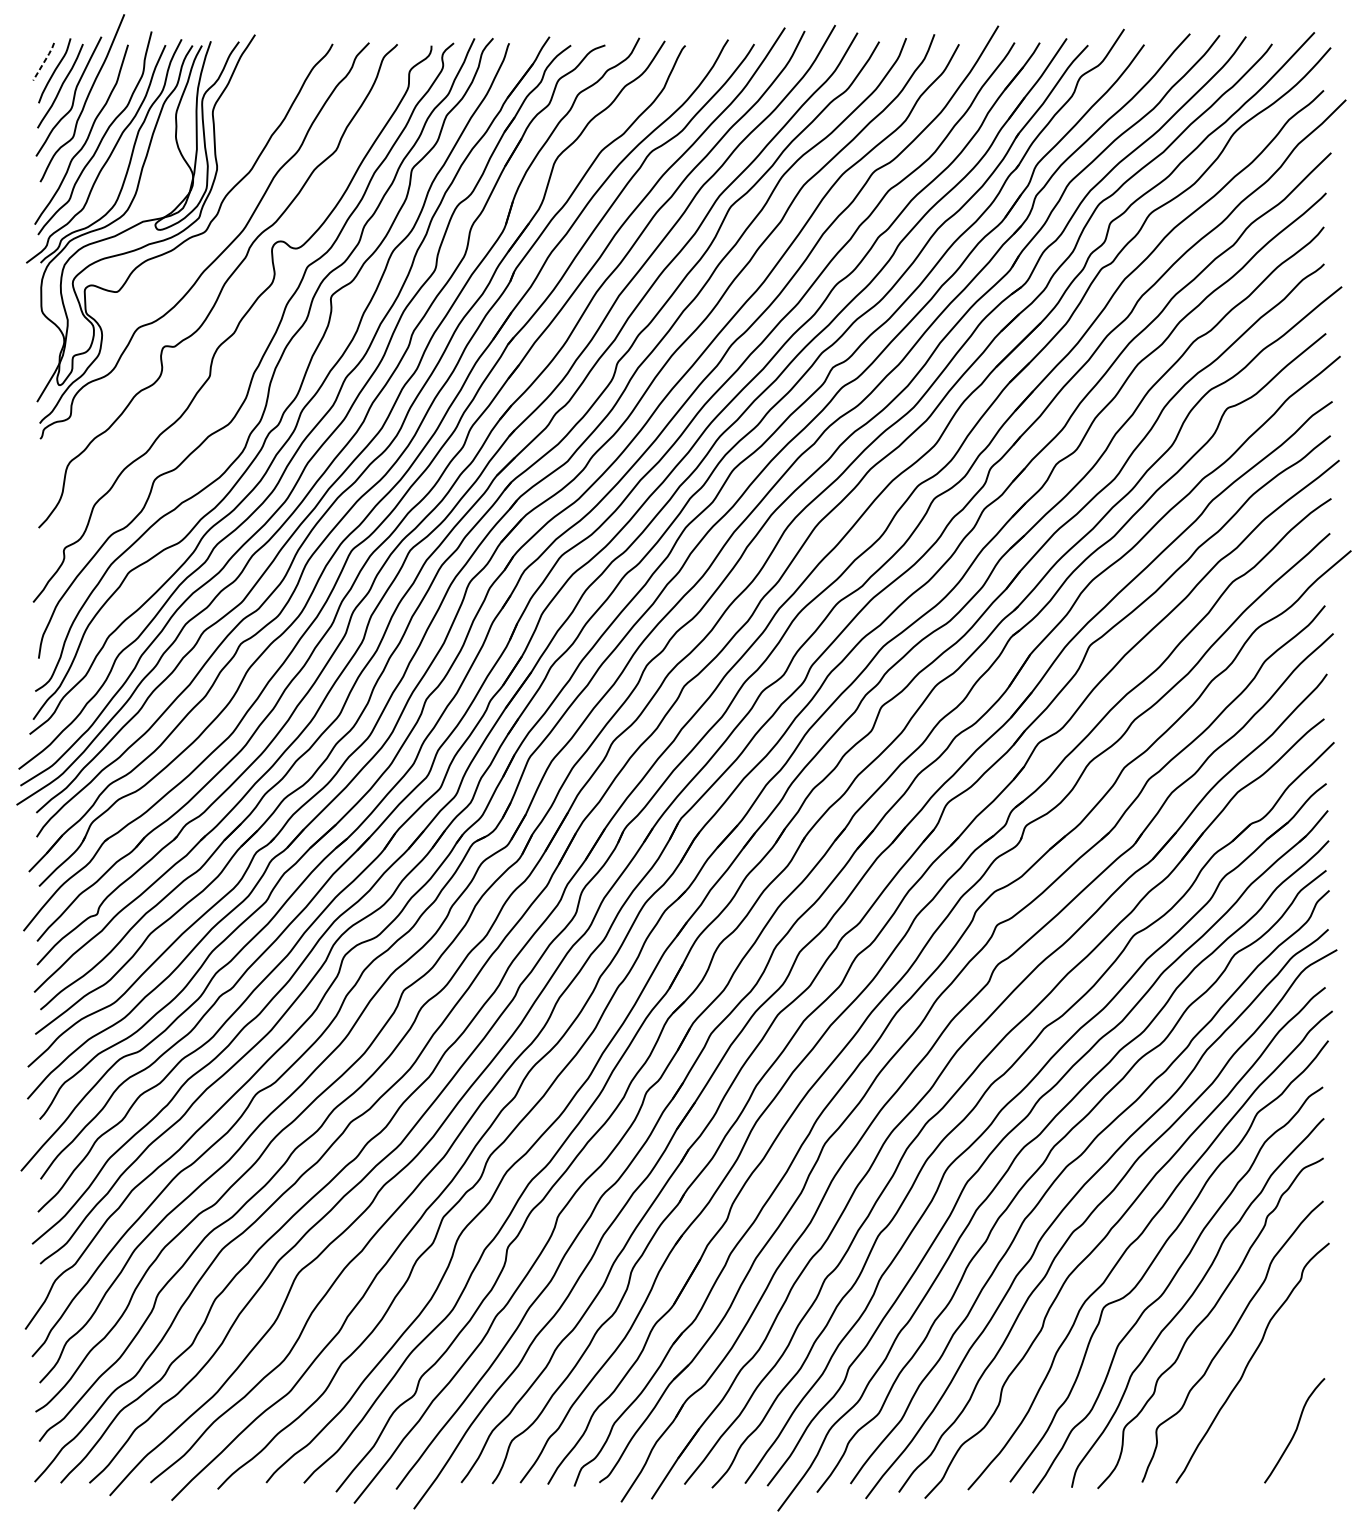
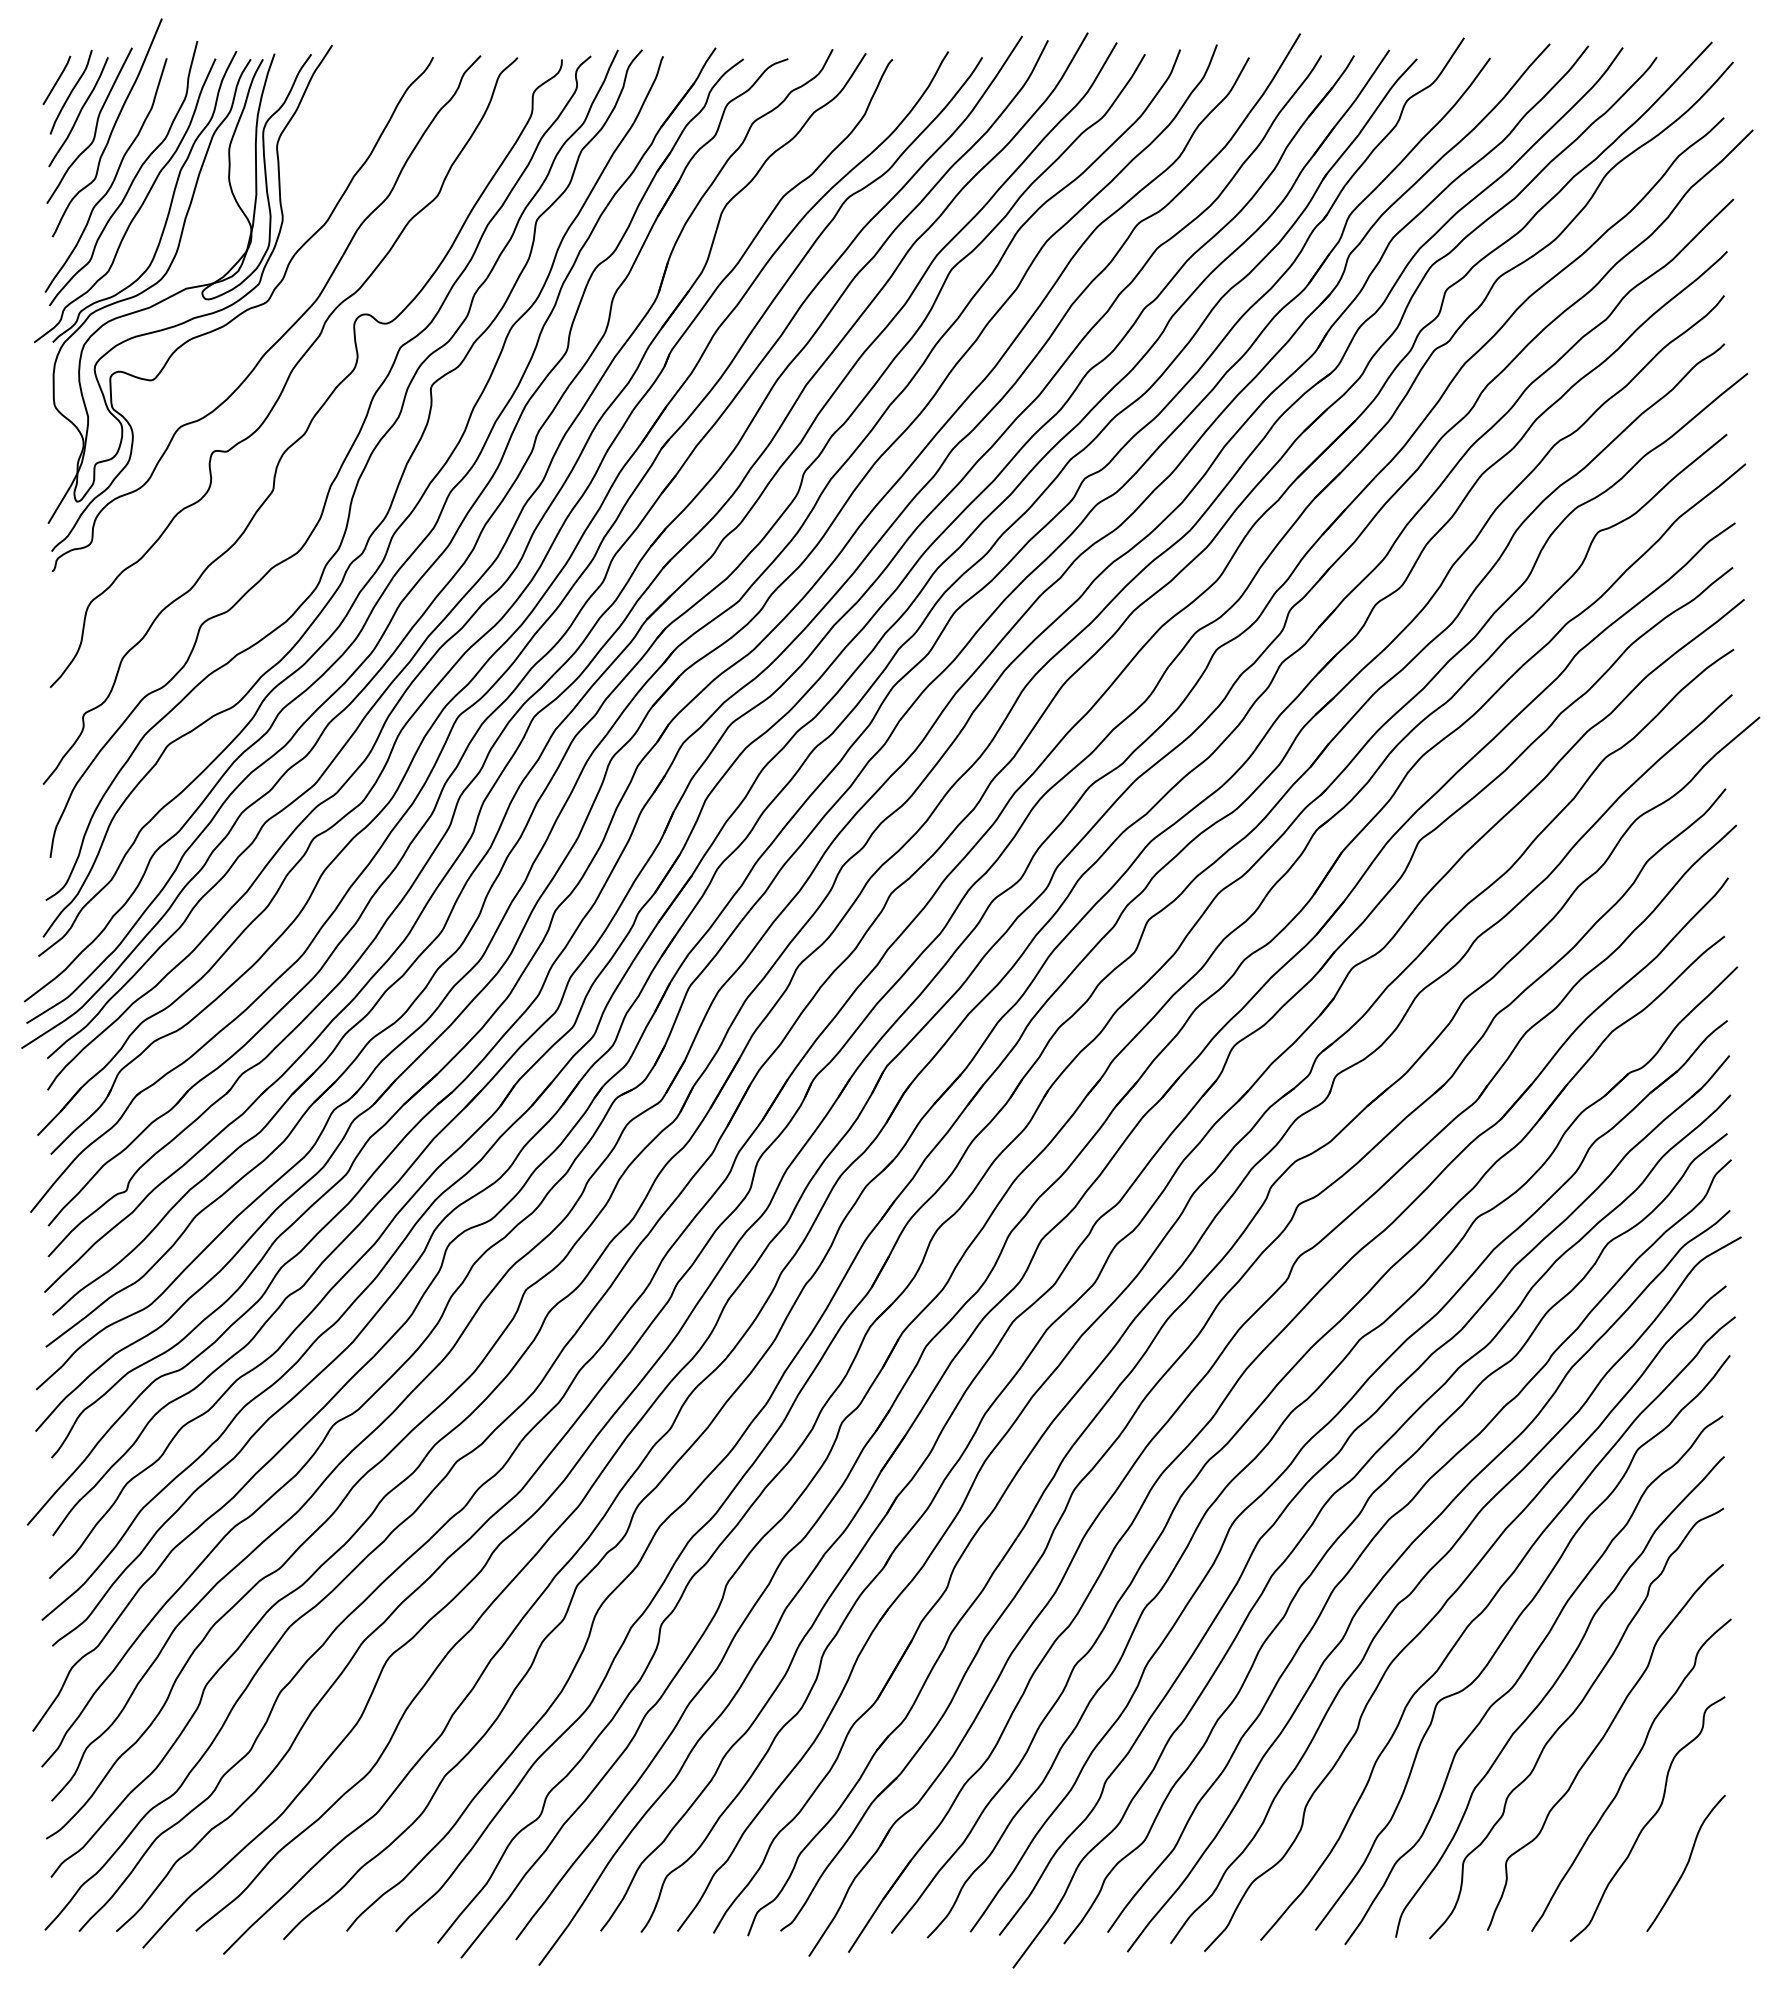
line: (44, 61) -> (58, 79), dashed -> solid
curve: (1266, 1397) -> (1649, 1819), added

